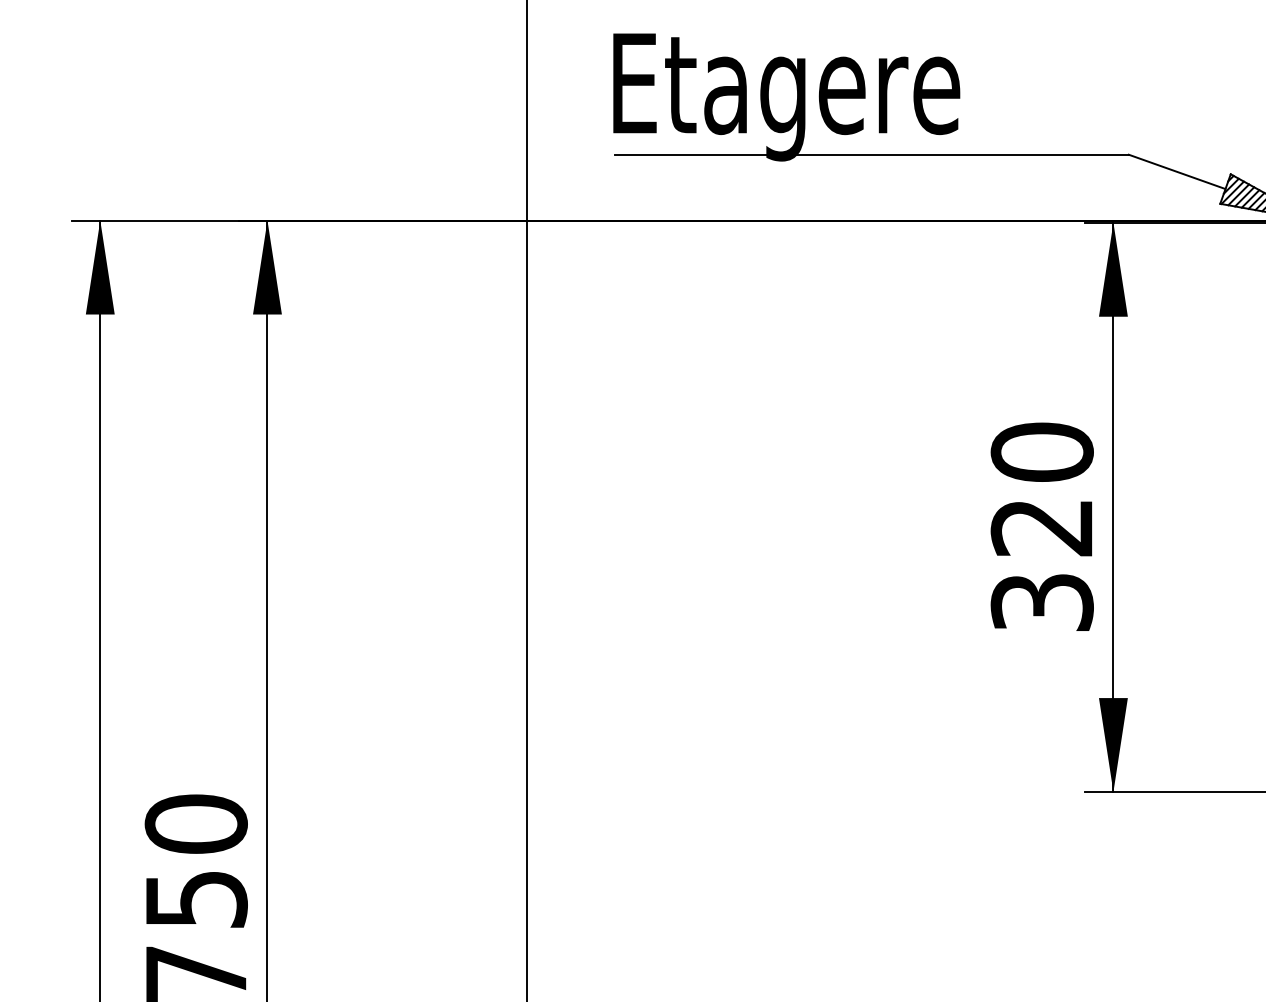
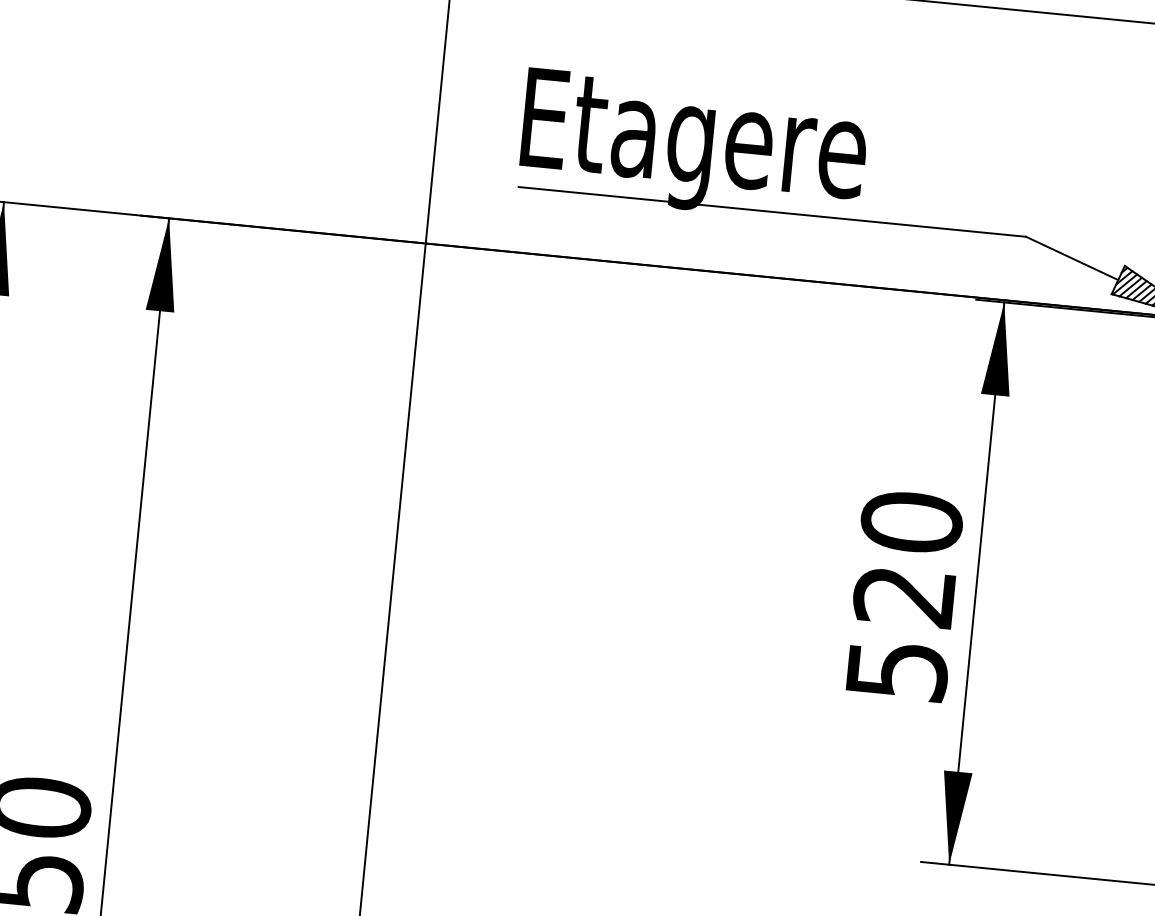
text: (1041, 602) -> (896, 670), 320 -> 520

